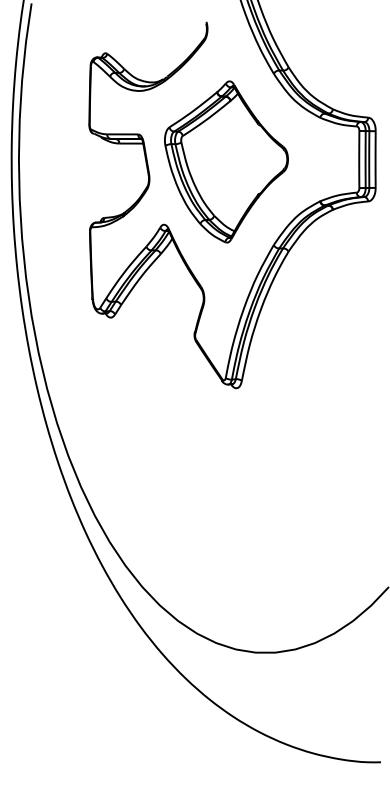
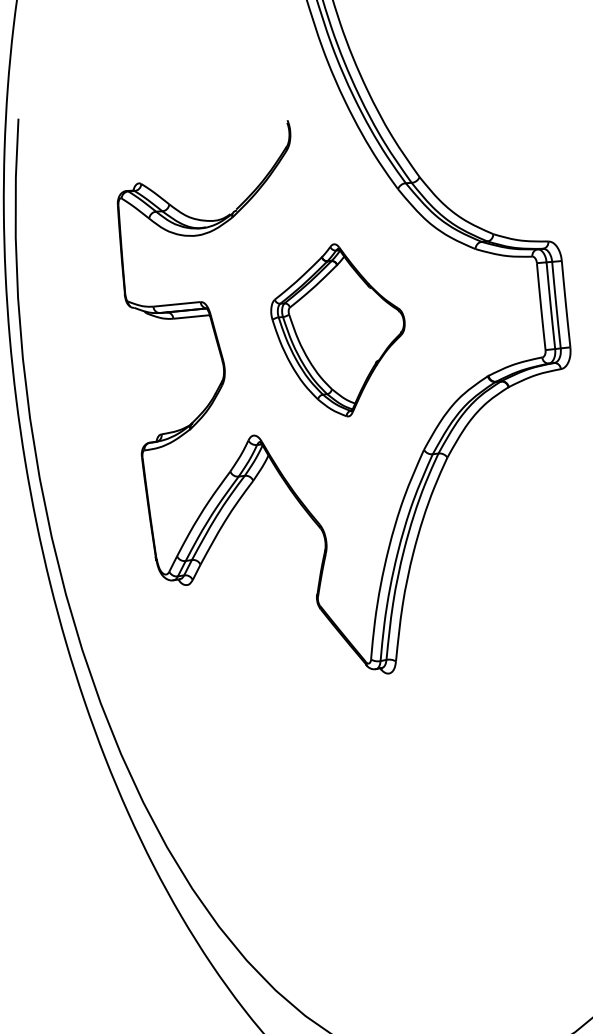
part: (226, 161) -> (339, 329), size x0.7

